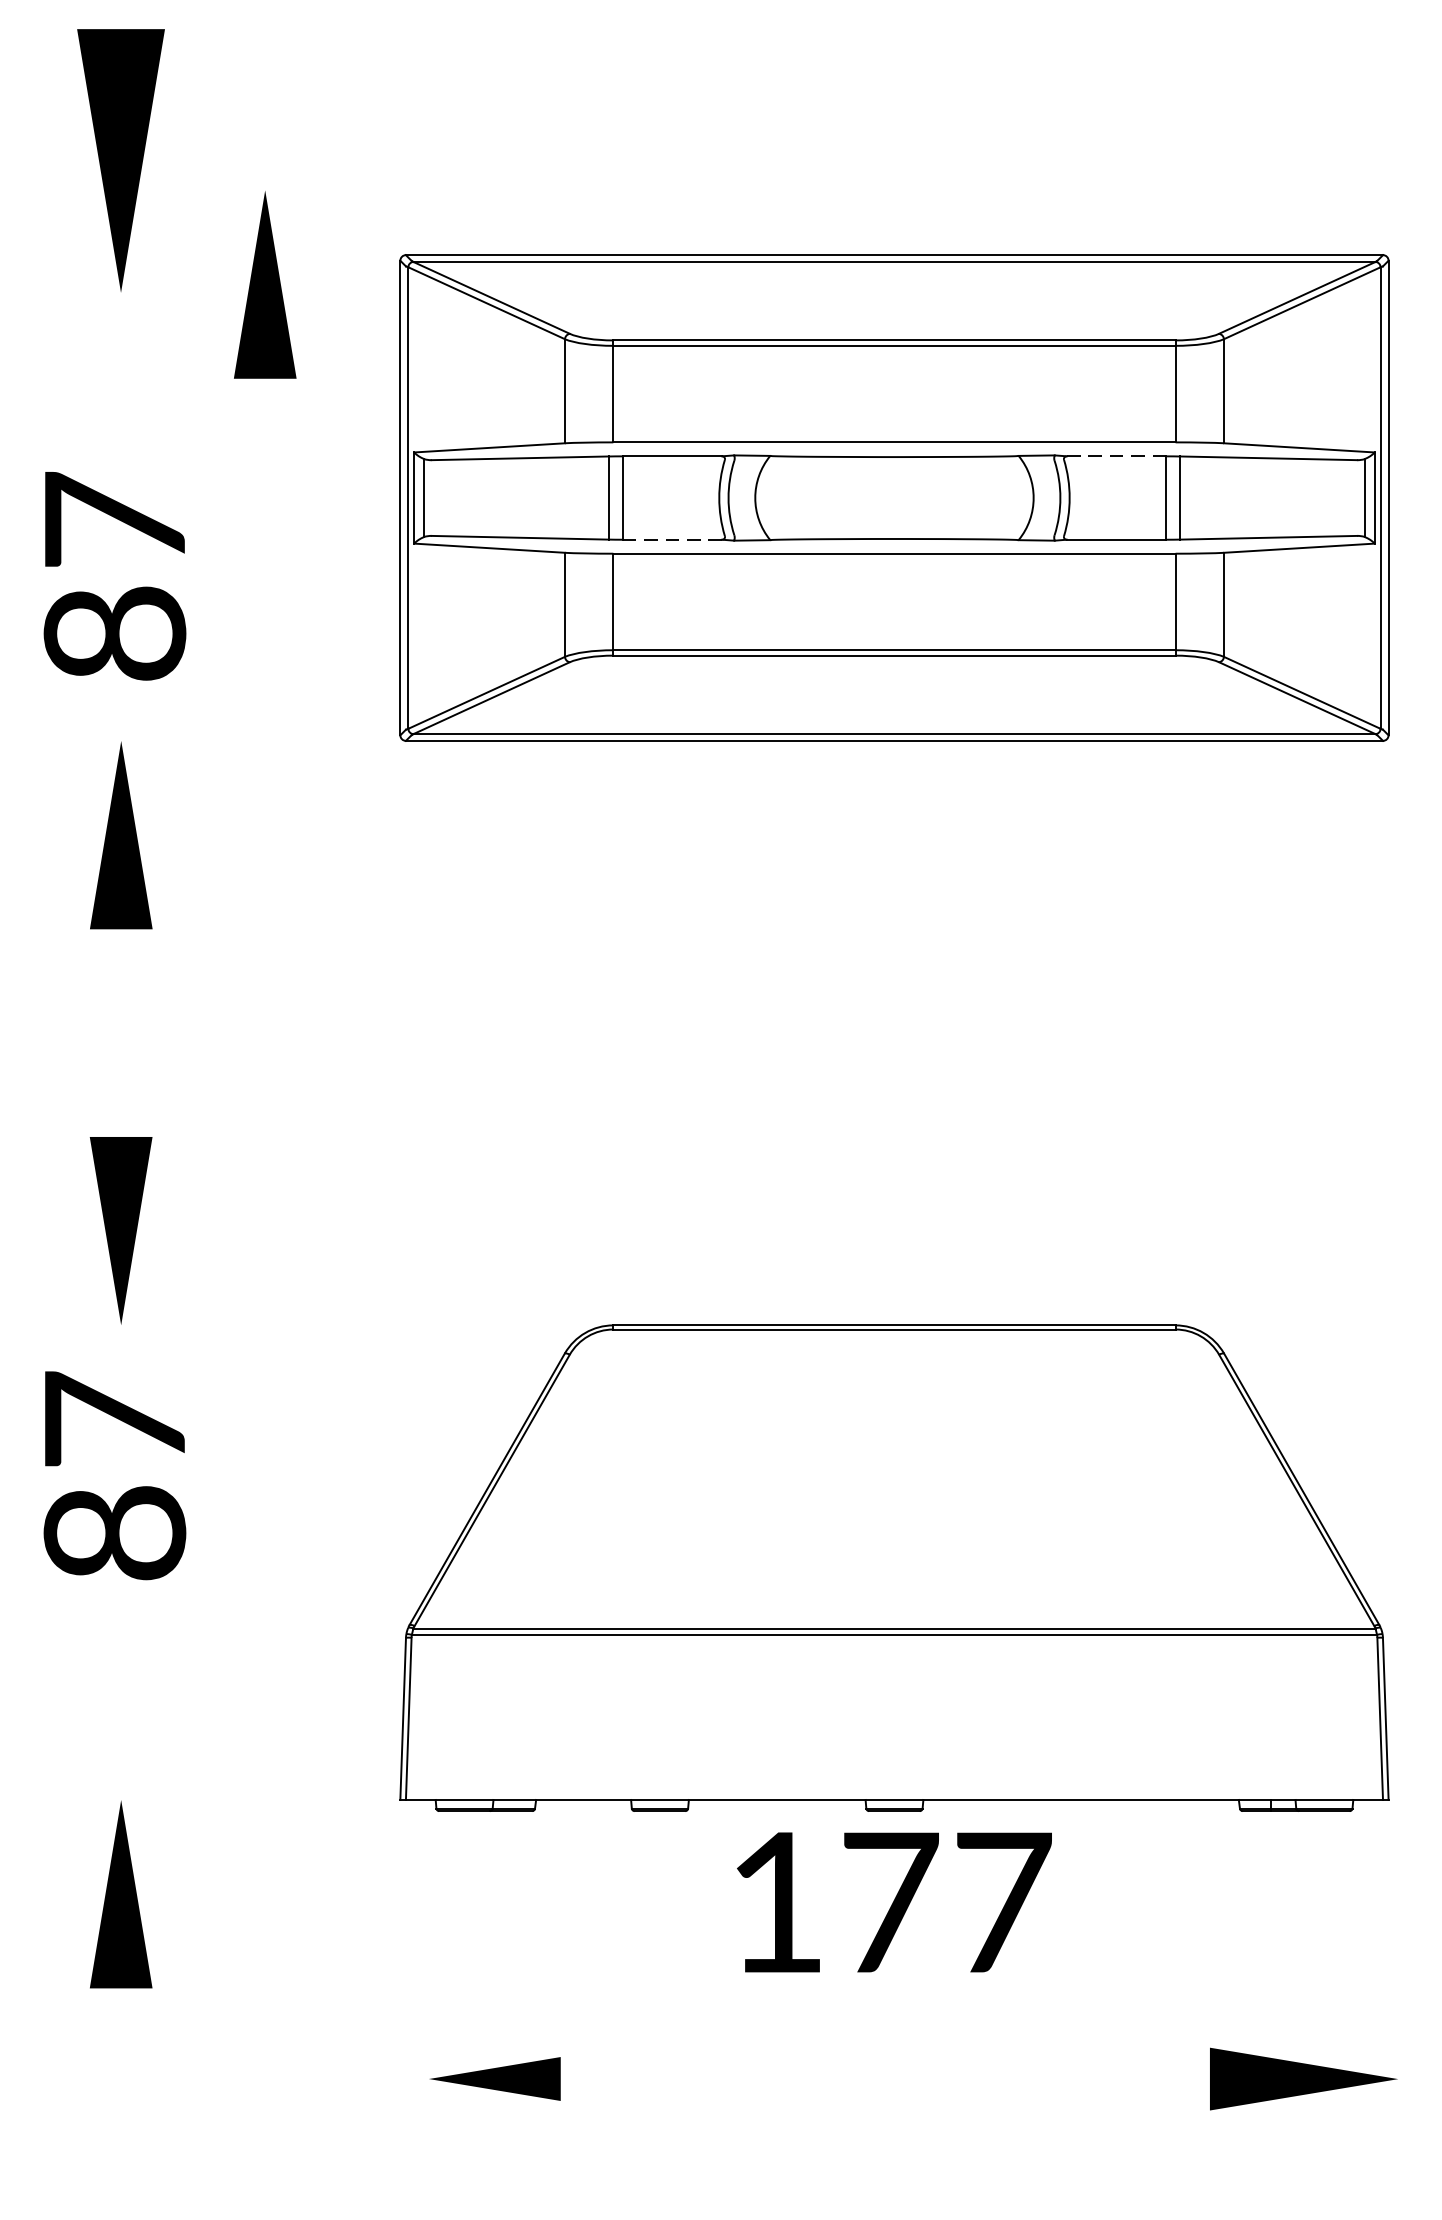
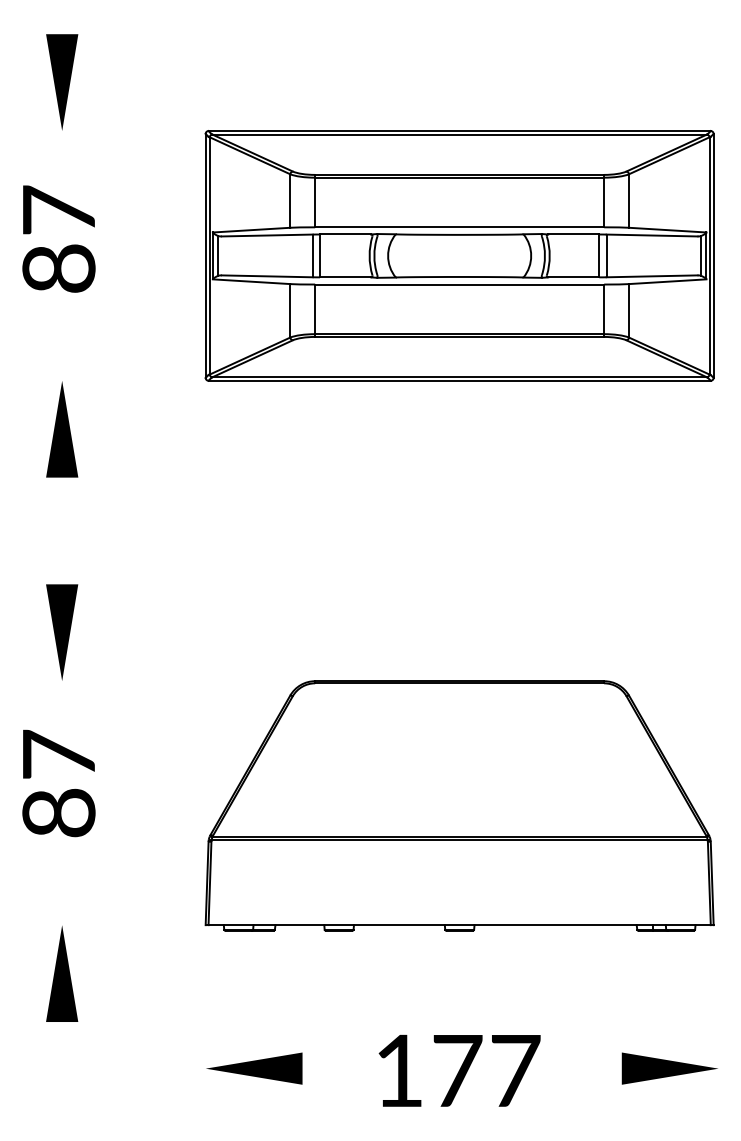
part: (121, 160) -> (62, 82), size x0.71
part: (265, 285) -> (136, 146), removed
line: (1115, 456) -> (573, 234), dashed -> solid
line: (672, 539) -> (345, 277), dashed -> solid
text: (114, 575) -> (58, 238), moved
text: (114, 1475) -> (58, 783), moved
text: (894, 1901) -> (459, 1070), moved
part: (495, 2078) -> (254, 1068), size x1.43

